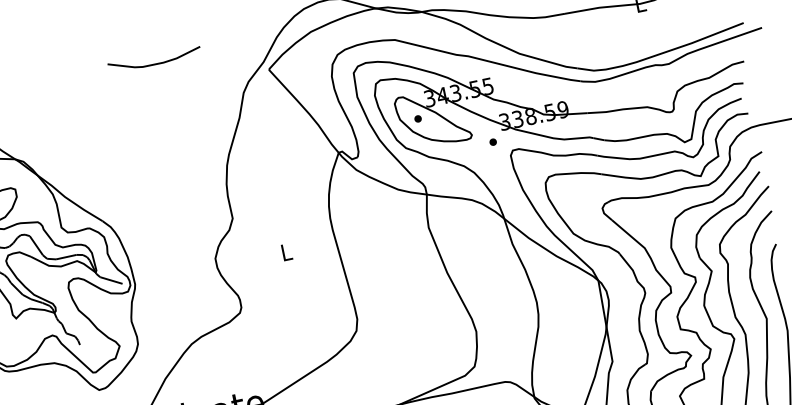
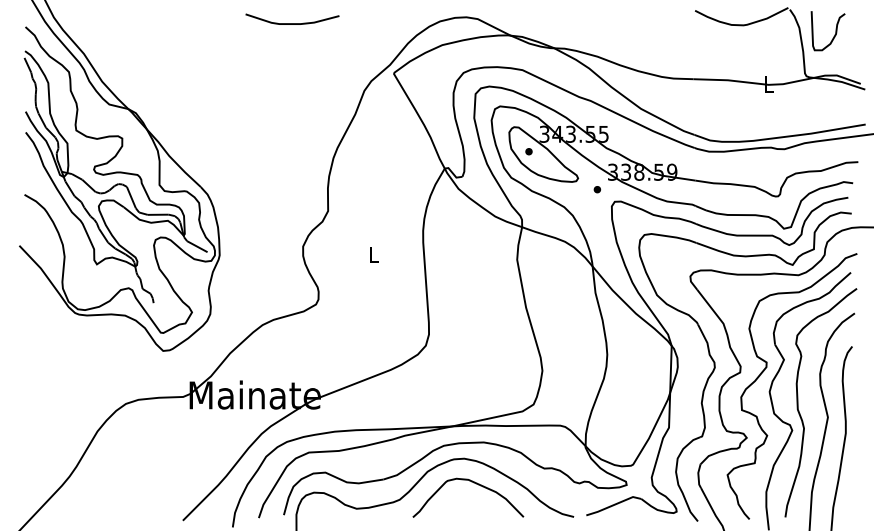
curve: (155, 63) -> (292, 23), moved

